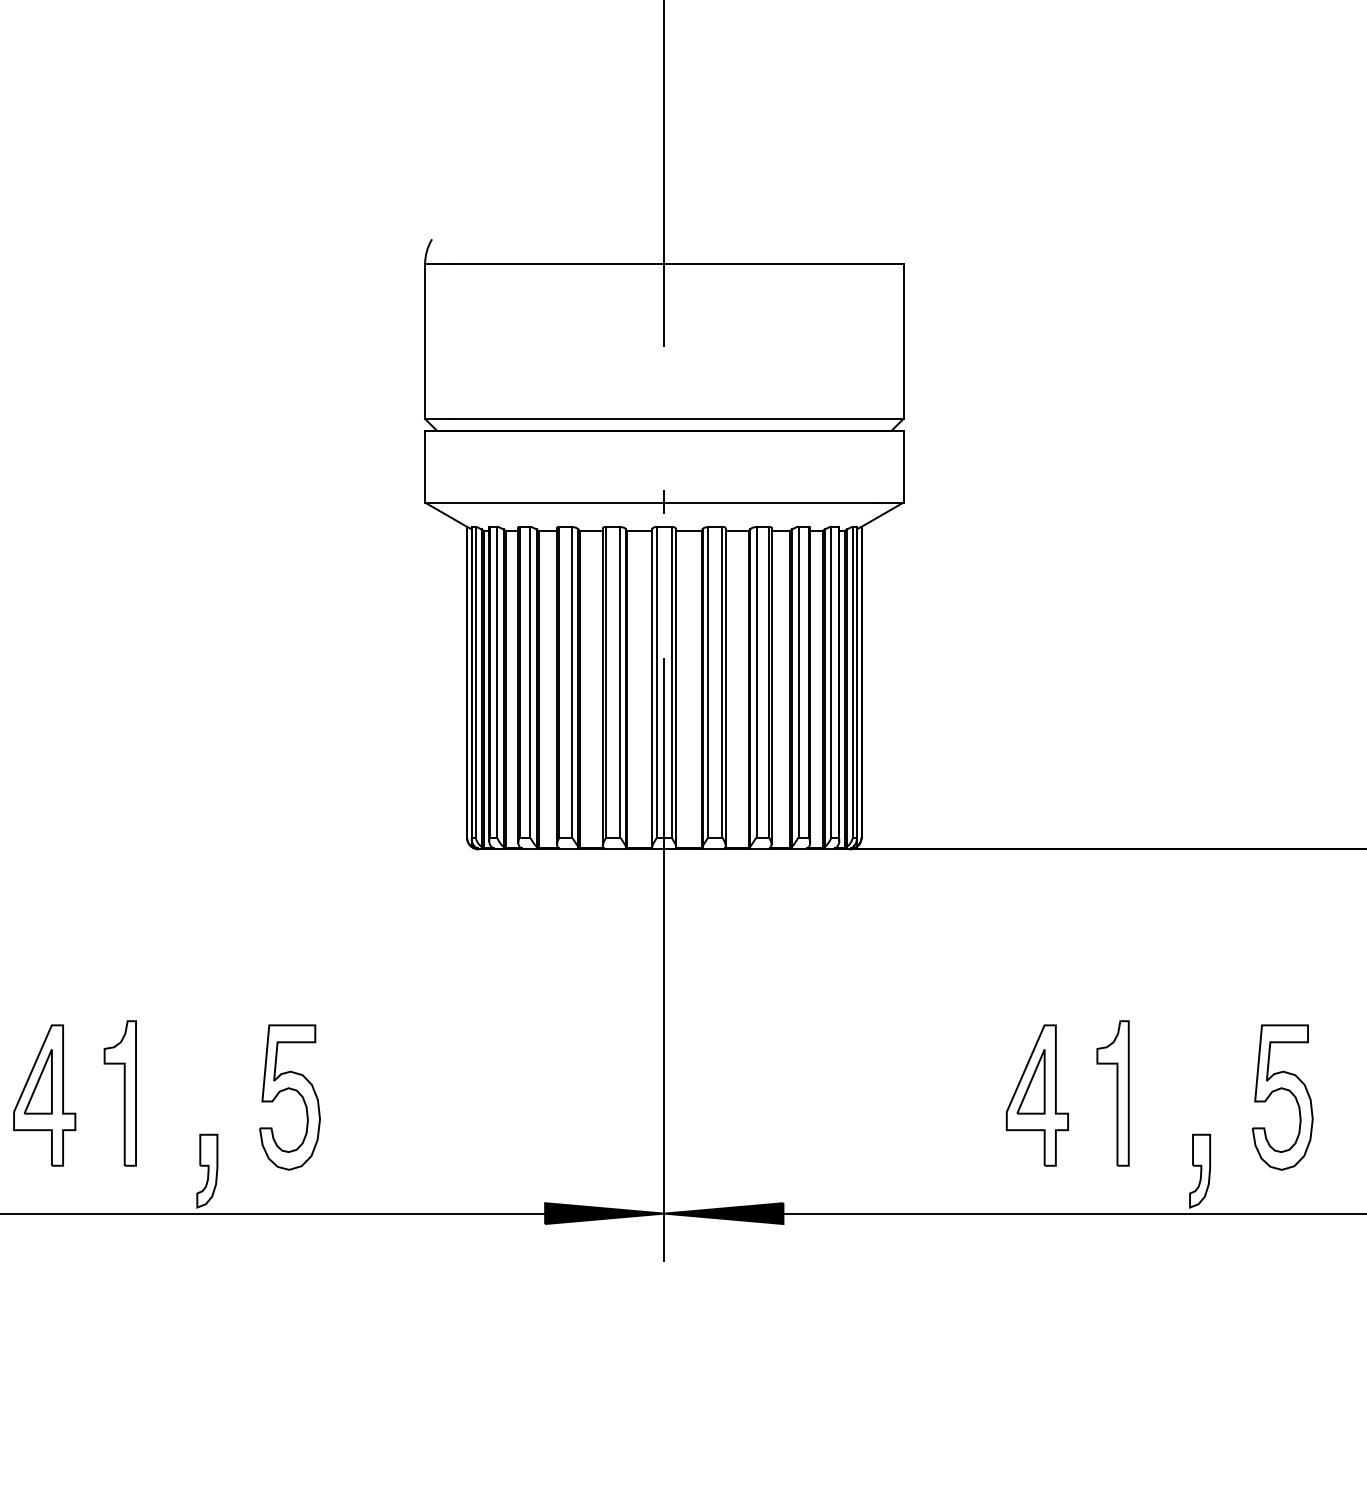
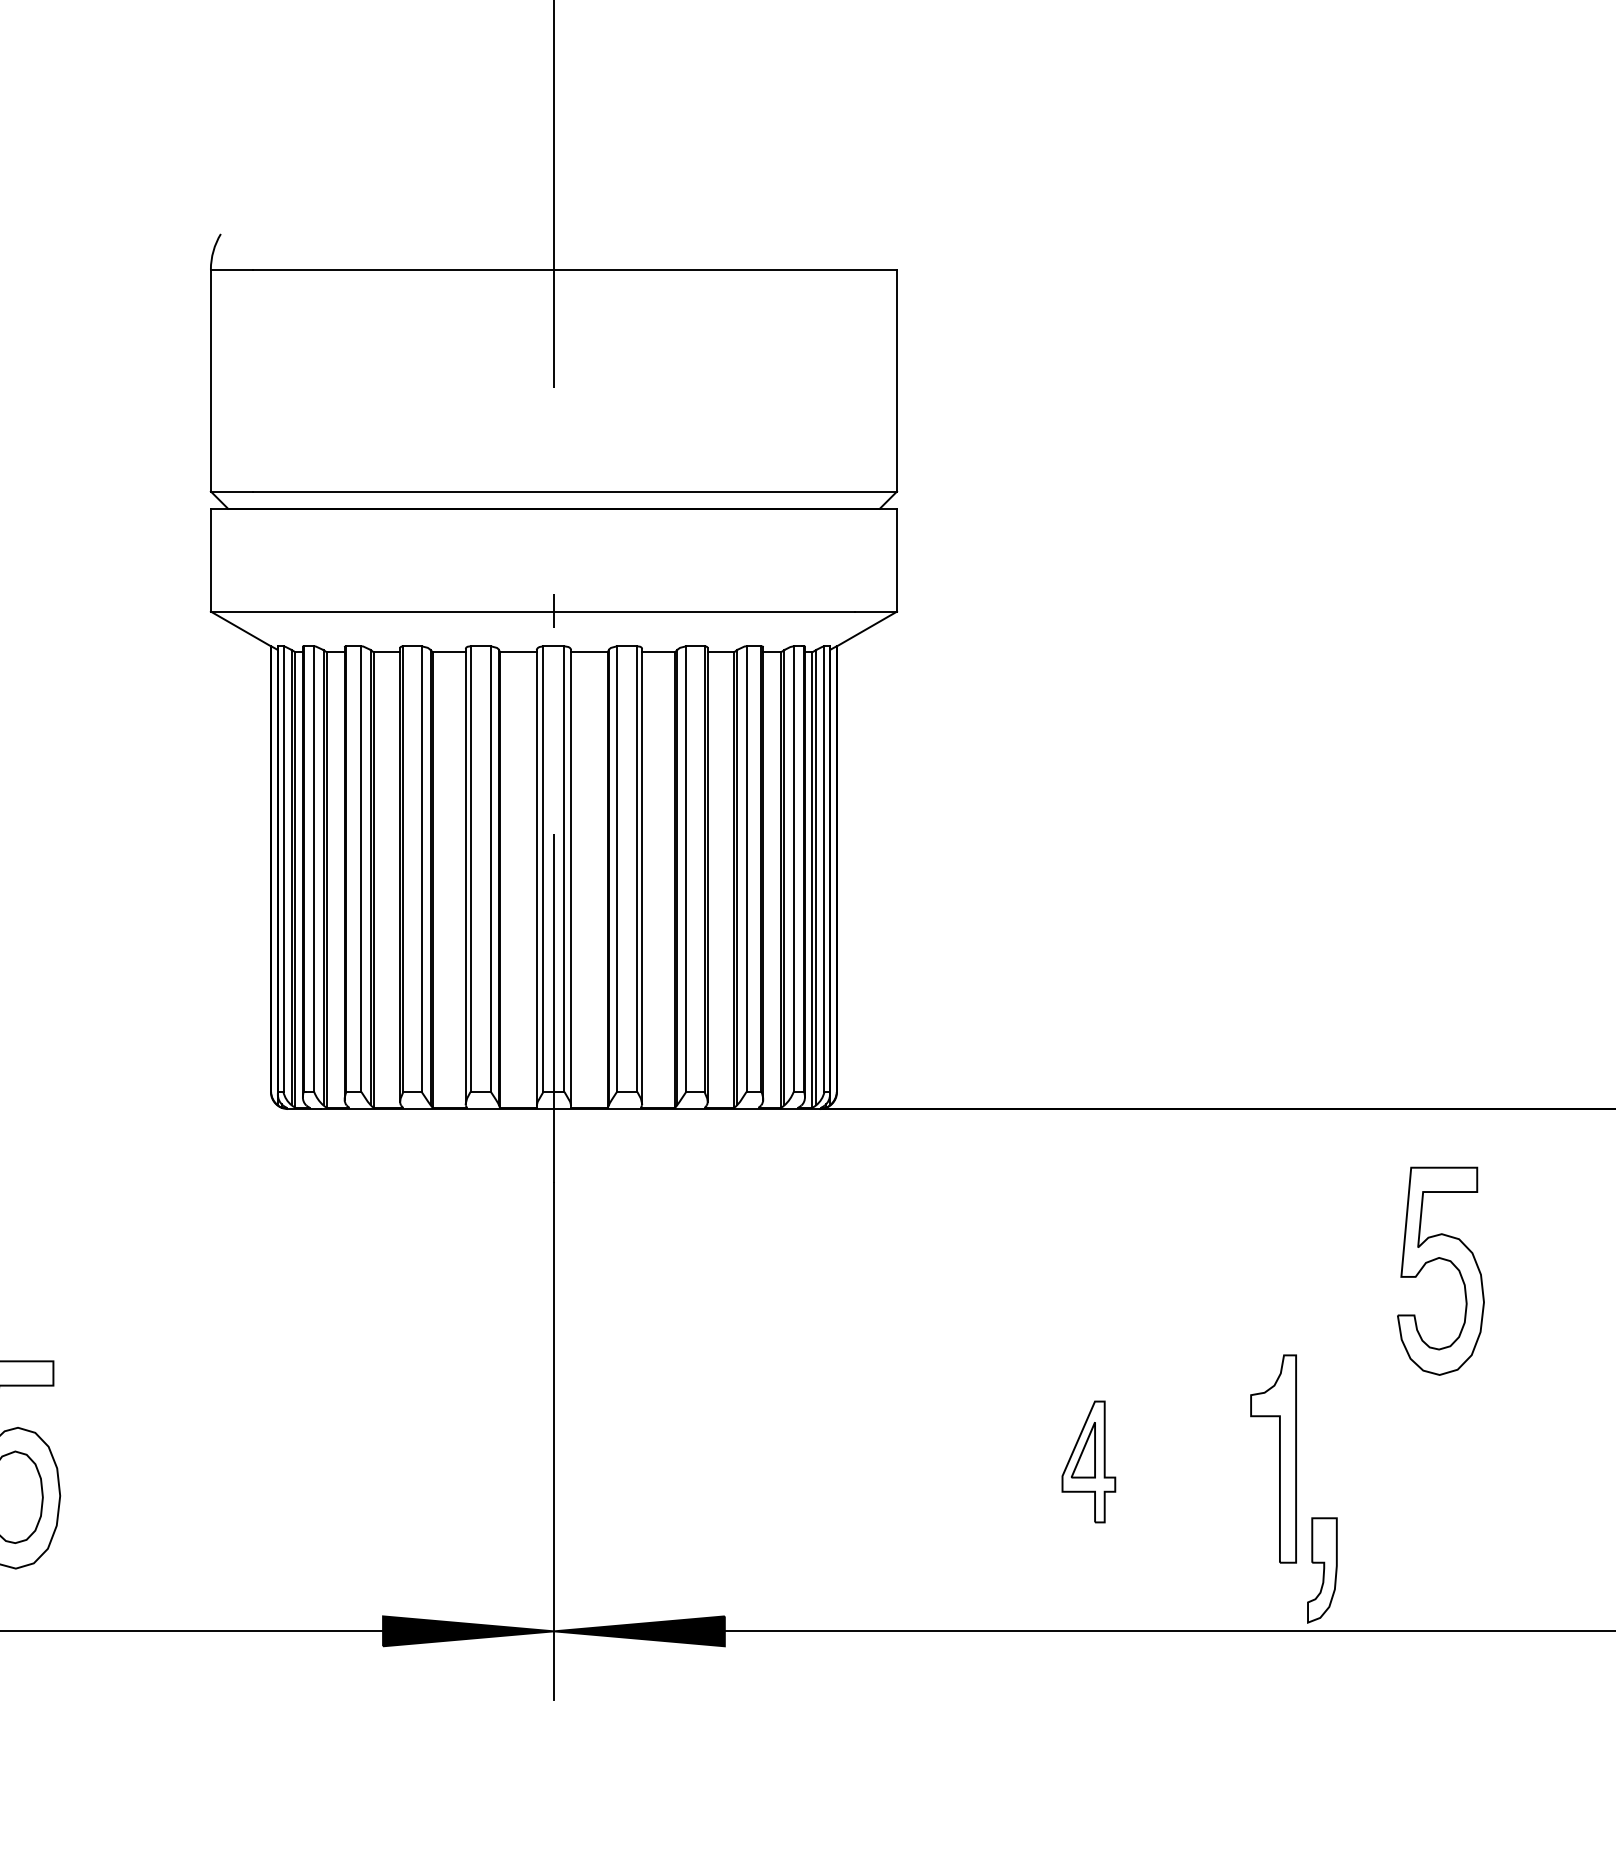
part: (1285, 1090) -> (1444, 1261), moved
part: (1112, 1093) -> (1272, 1459), moved
part: (1036, 1095) -> (1087, 1461), size x0.6

